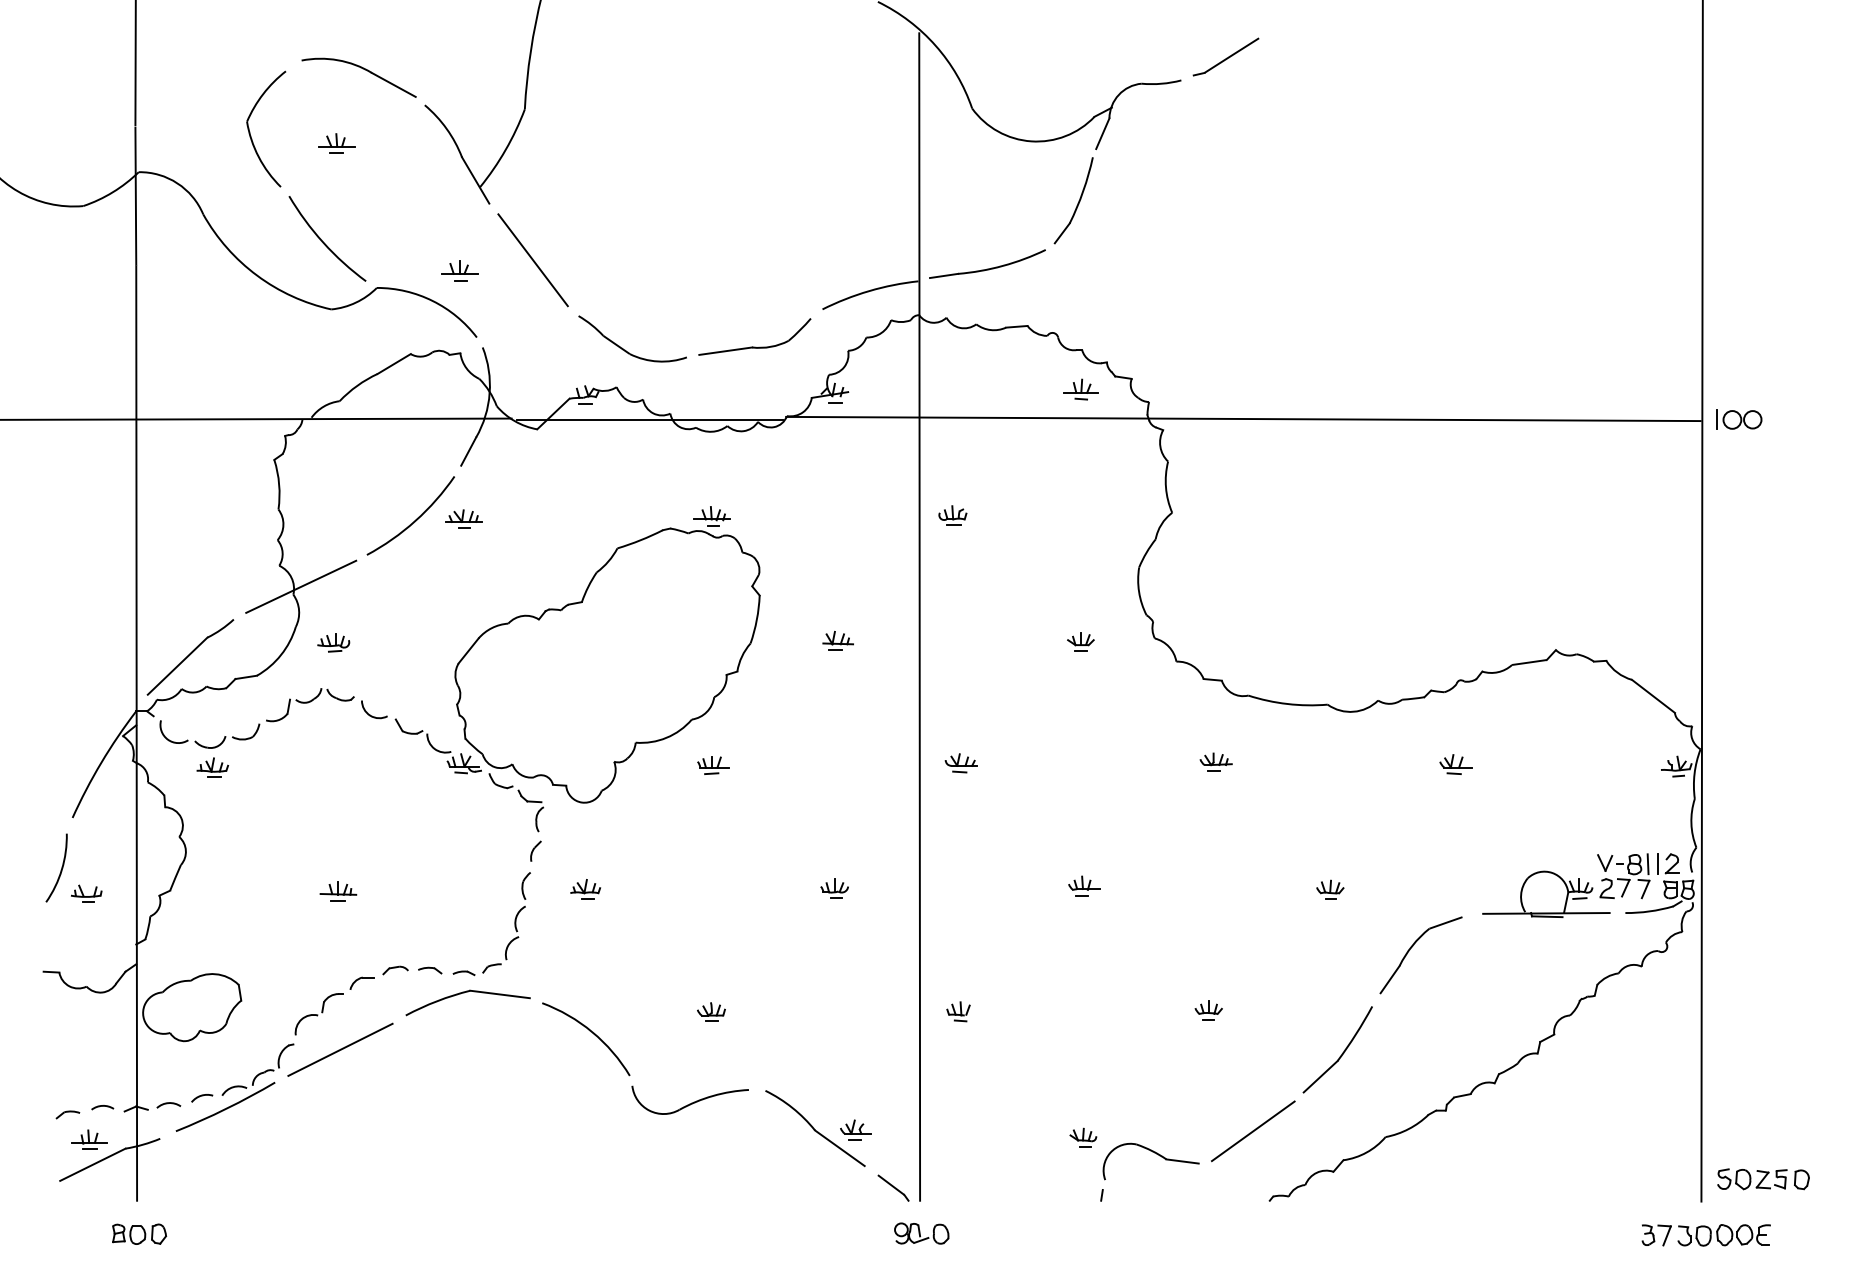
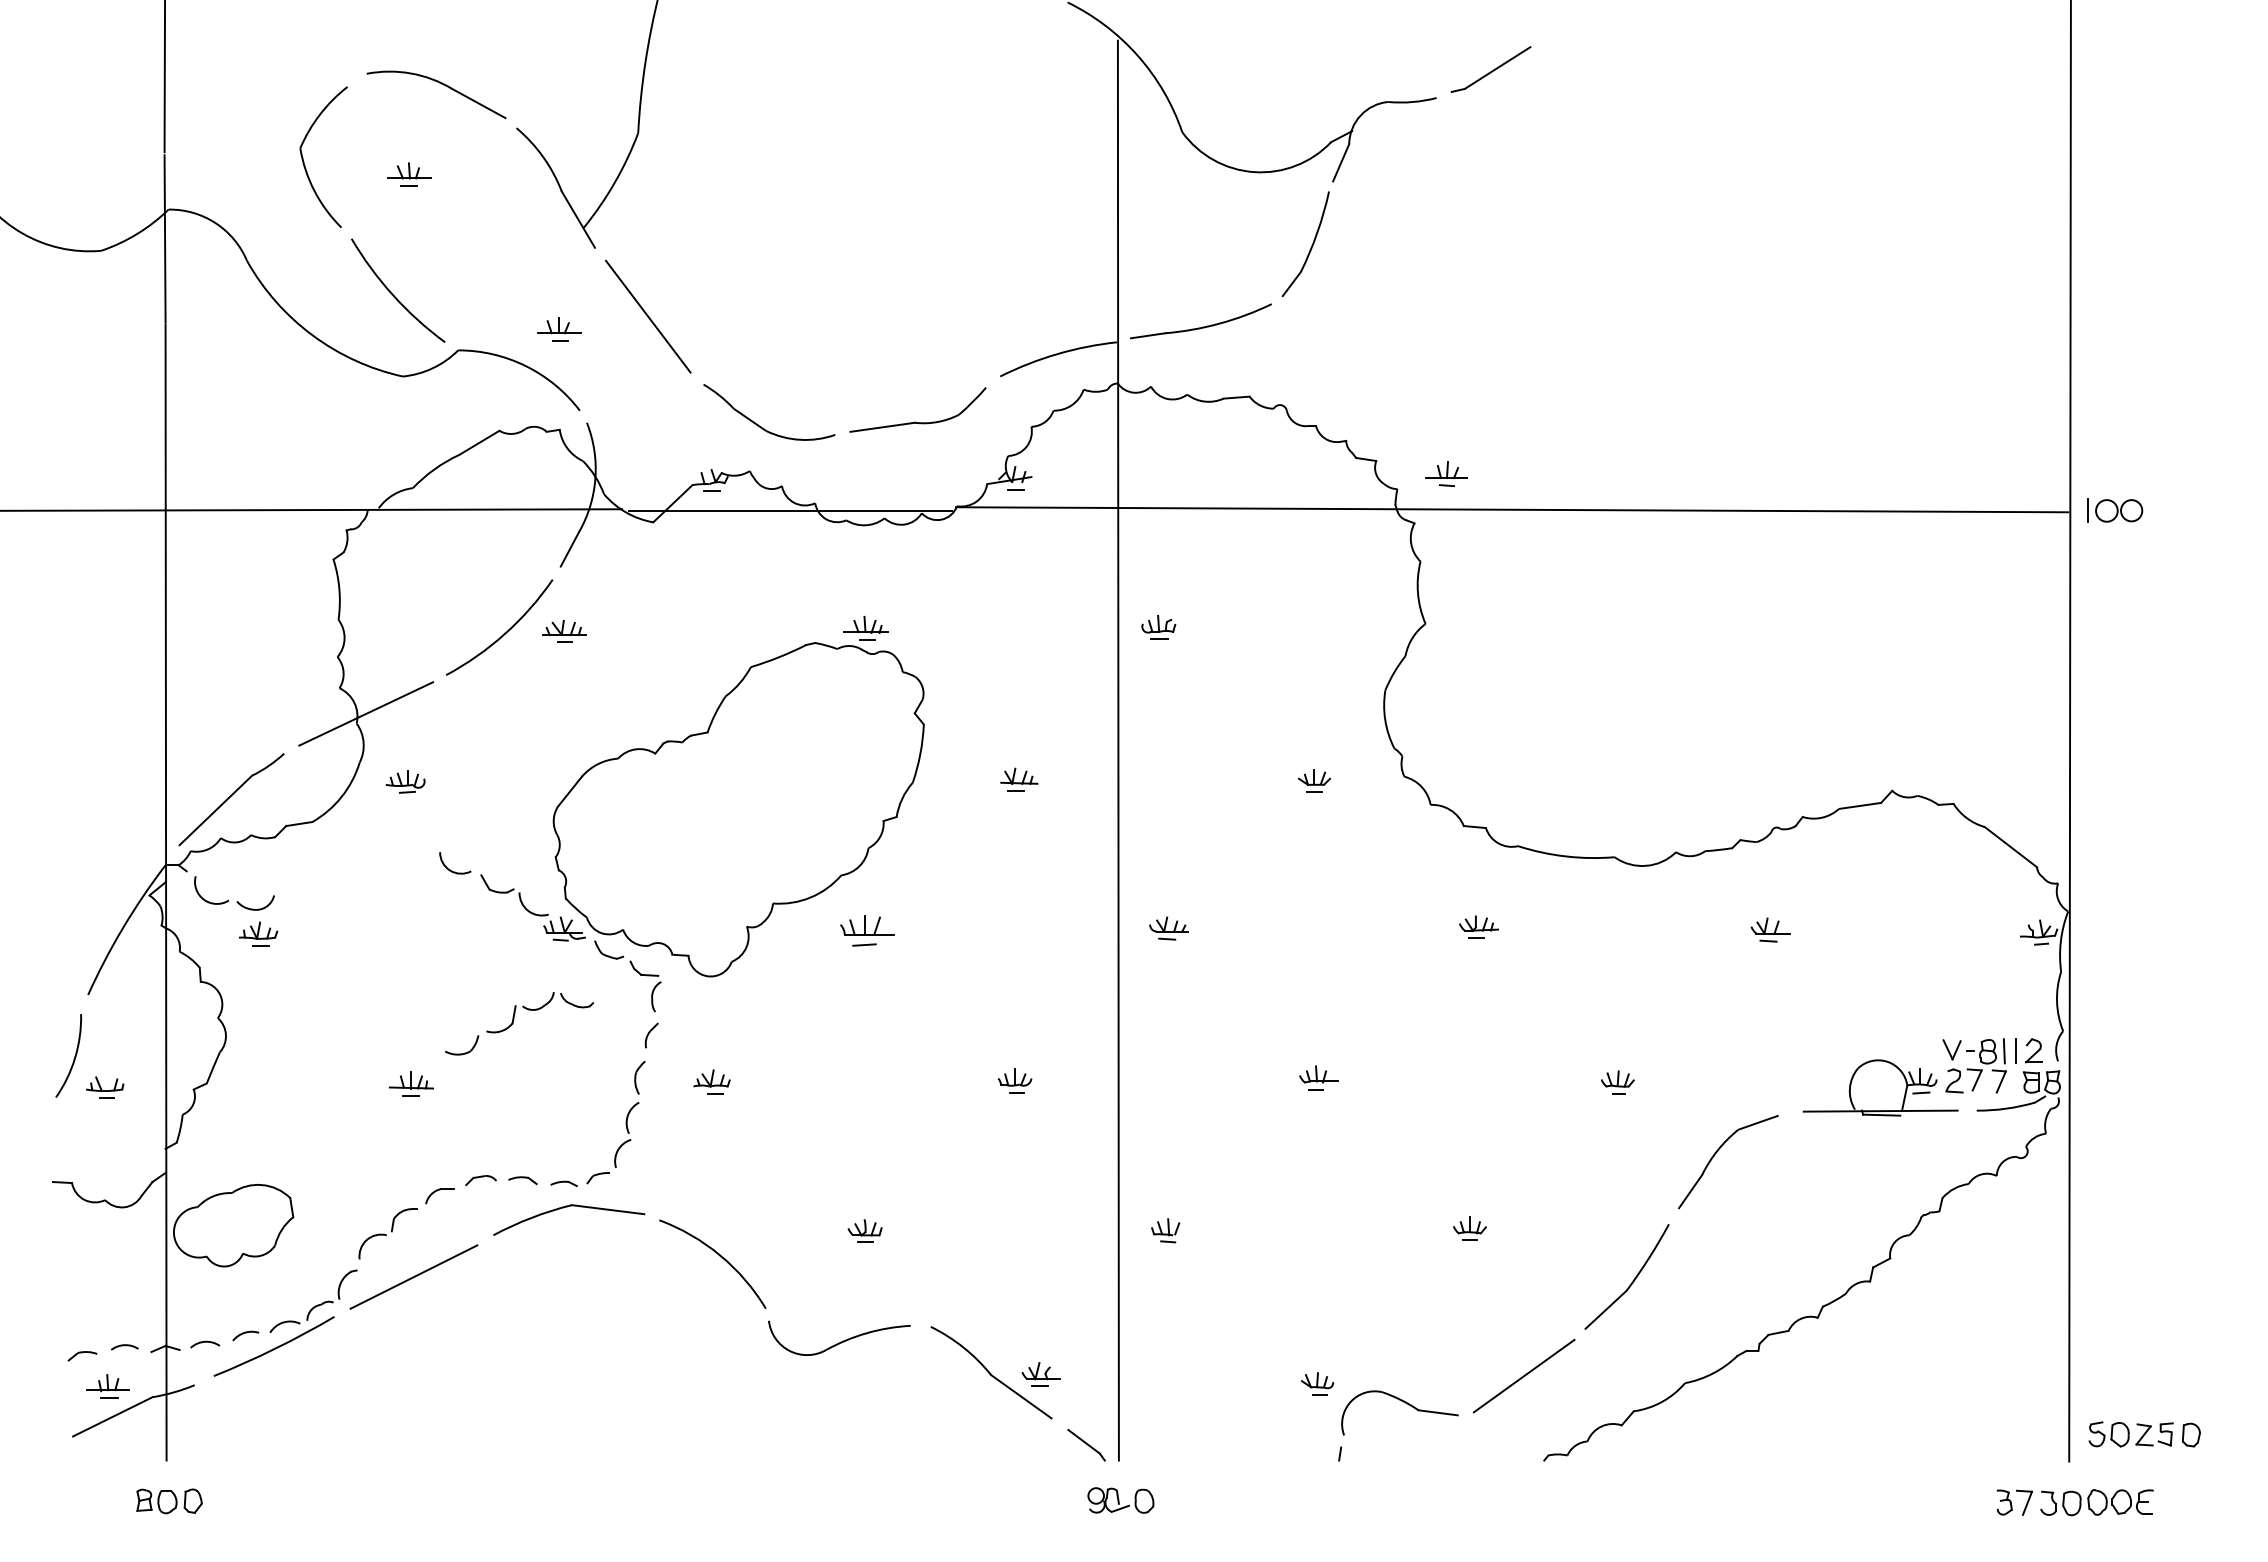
part: (1080, 389) -> (1446, 474), moved
part: (293, 713) -> (519, 1023), moved
part: (713, 765) -> (867, 931), size x1.4

